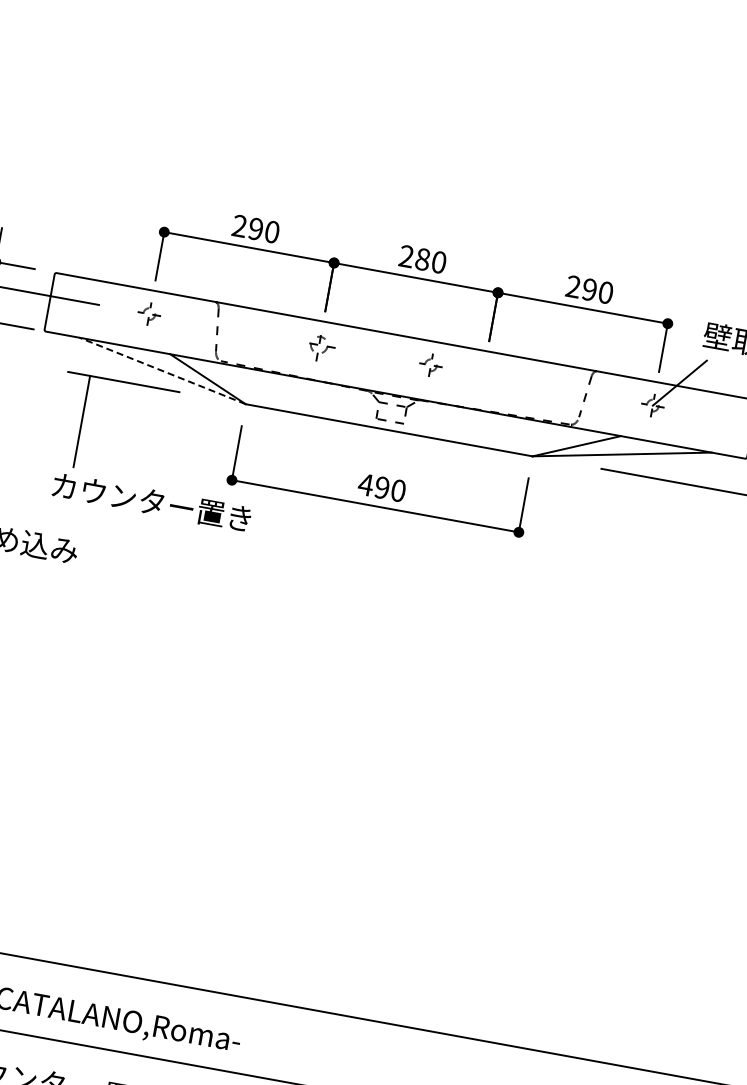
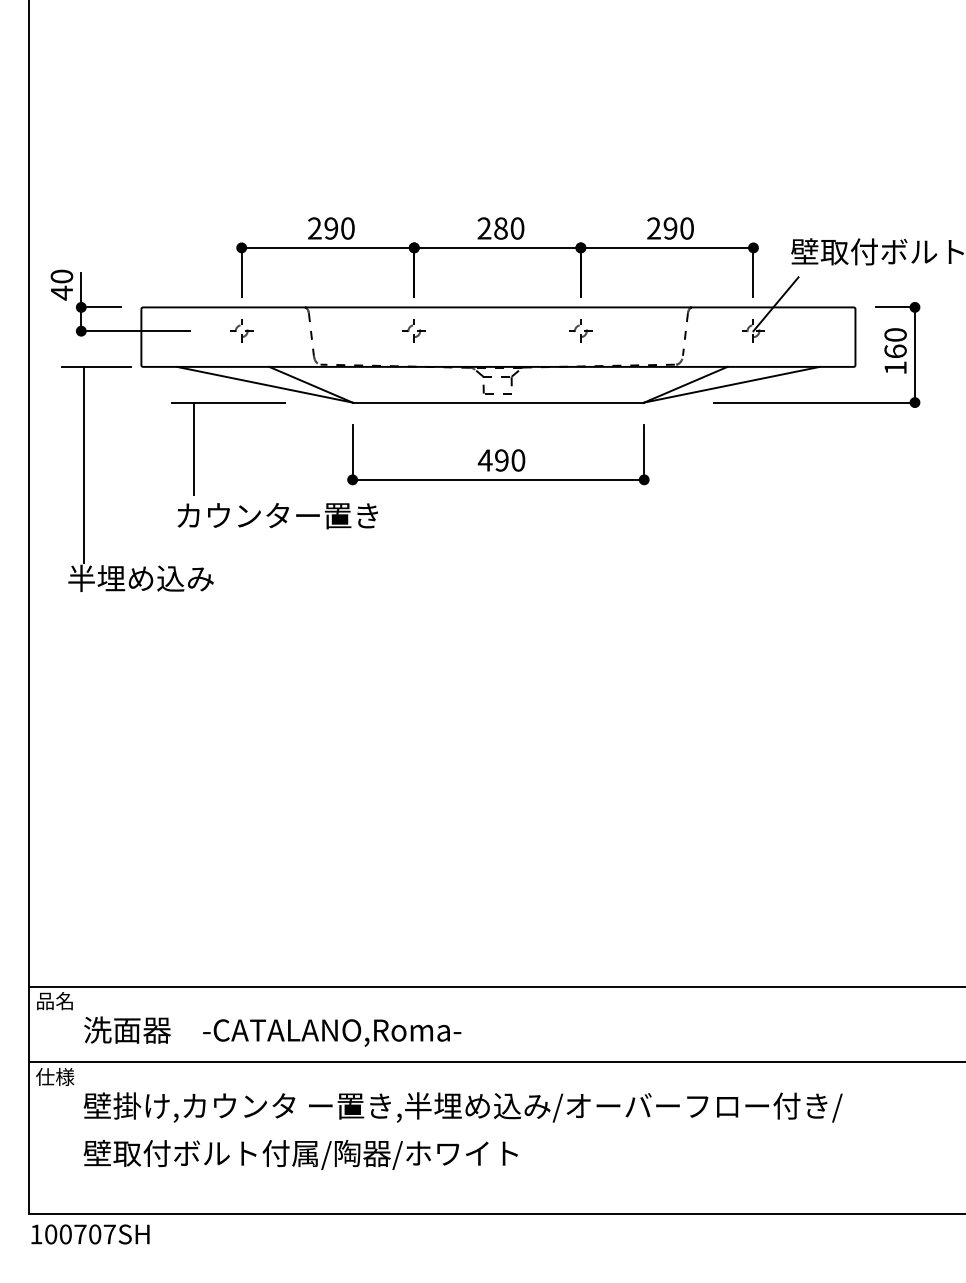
part: (318, 344) -> (413, 330), size x0.71
part: (430, 364) -> (580, 330), moved
line: (162, 370) -> (264, 384), dashed -> solid

